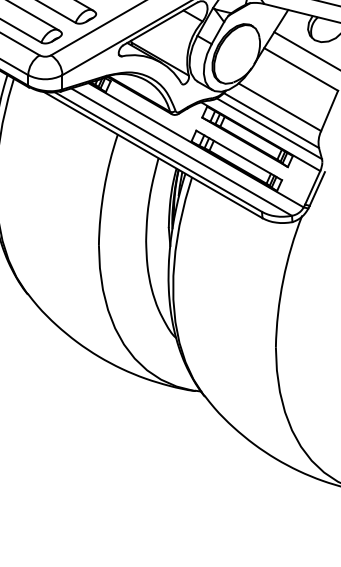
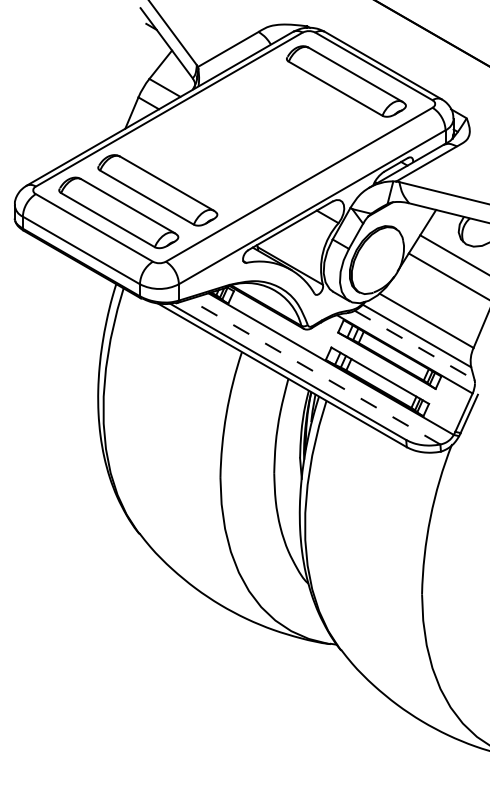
line: (270, 128) -> (415, 345), solid -> dashed
line: (181, 151) -> (314, 371), solid -> dashed

